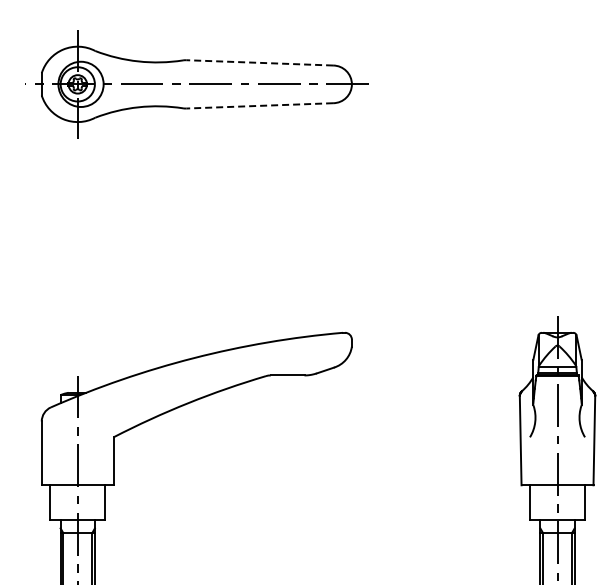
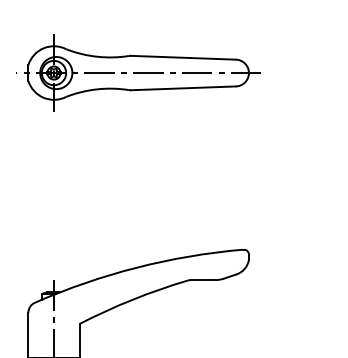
line: (259, 62) -> (183, 57), dashed -> solid
line: (259, 105) -> (183, 88), dashed -> solid

